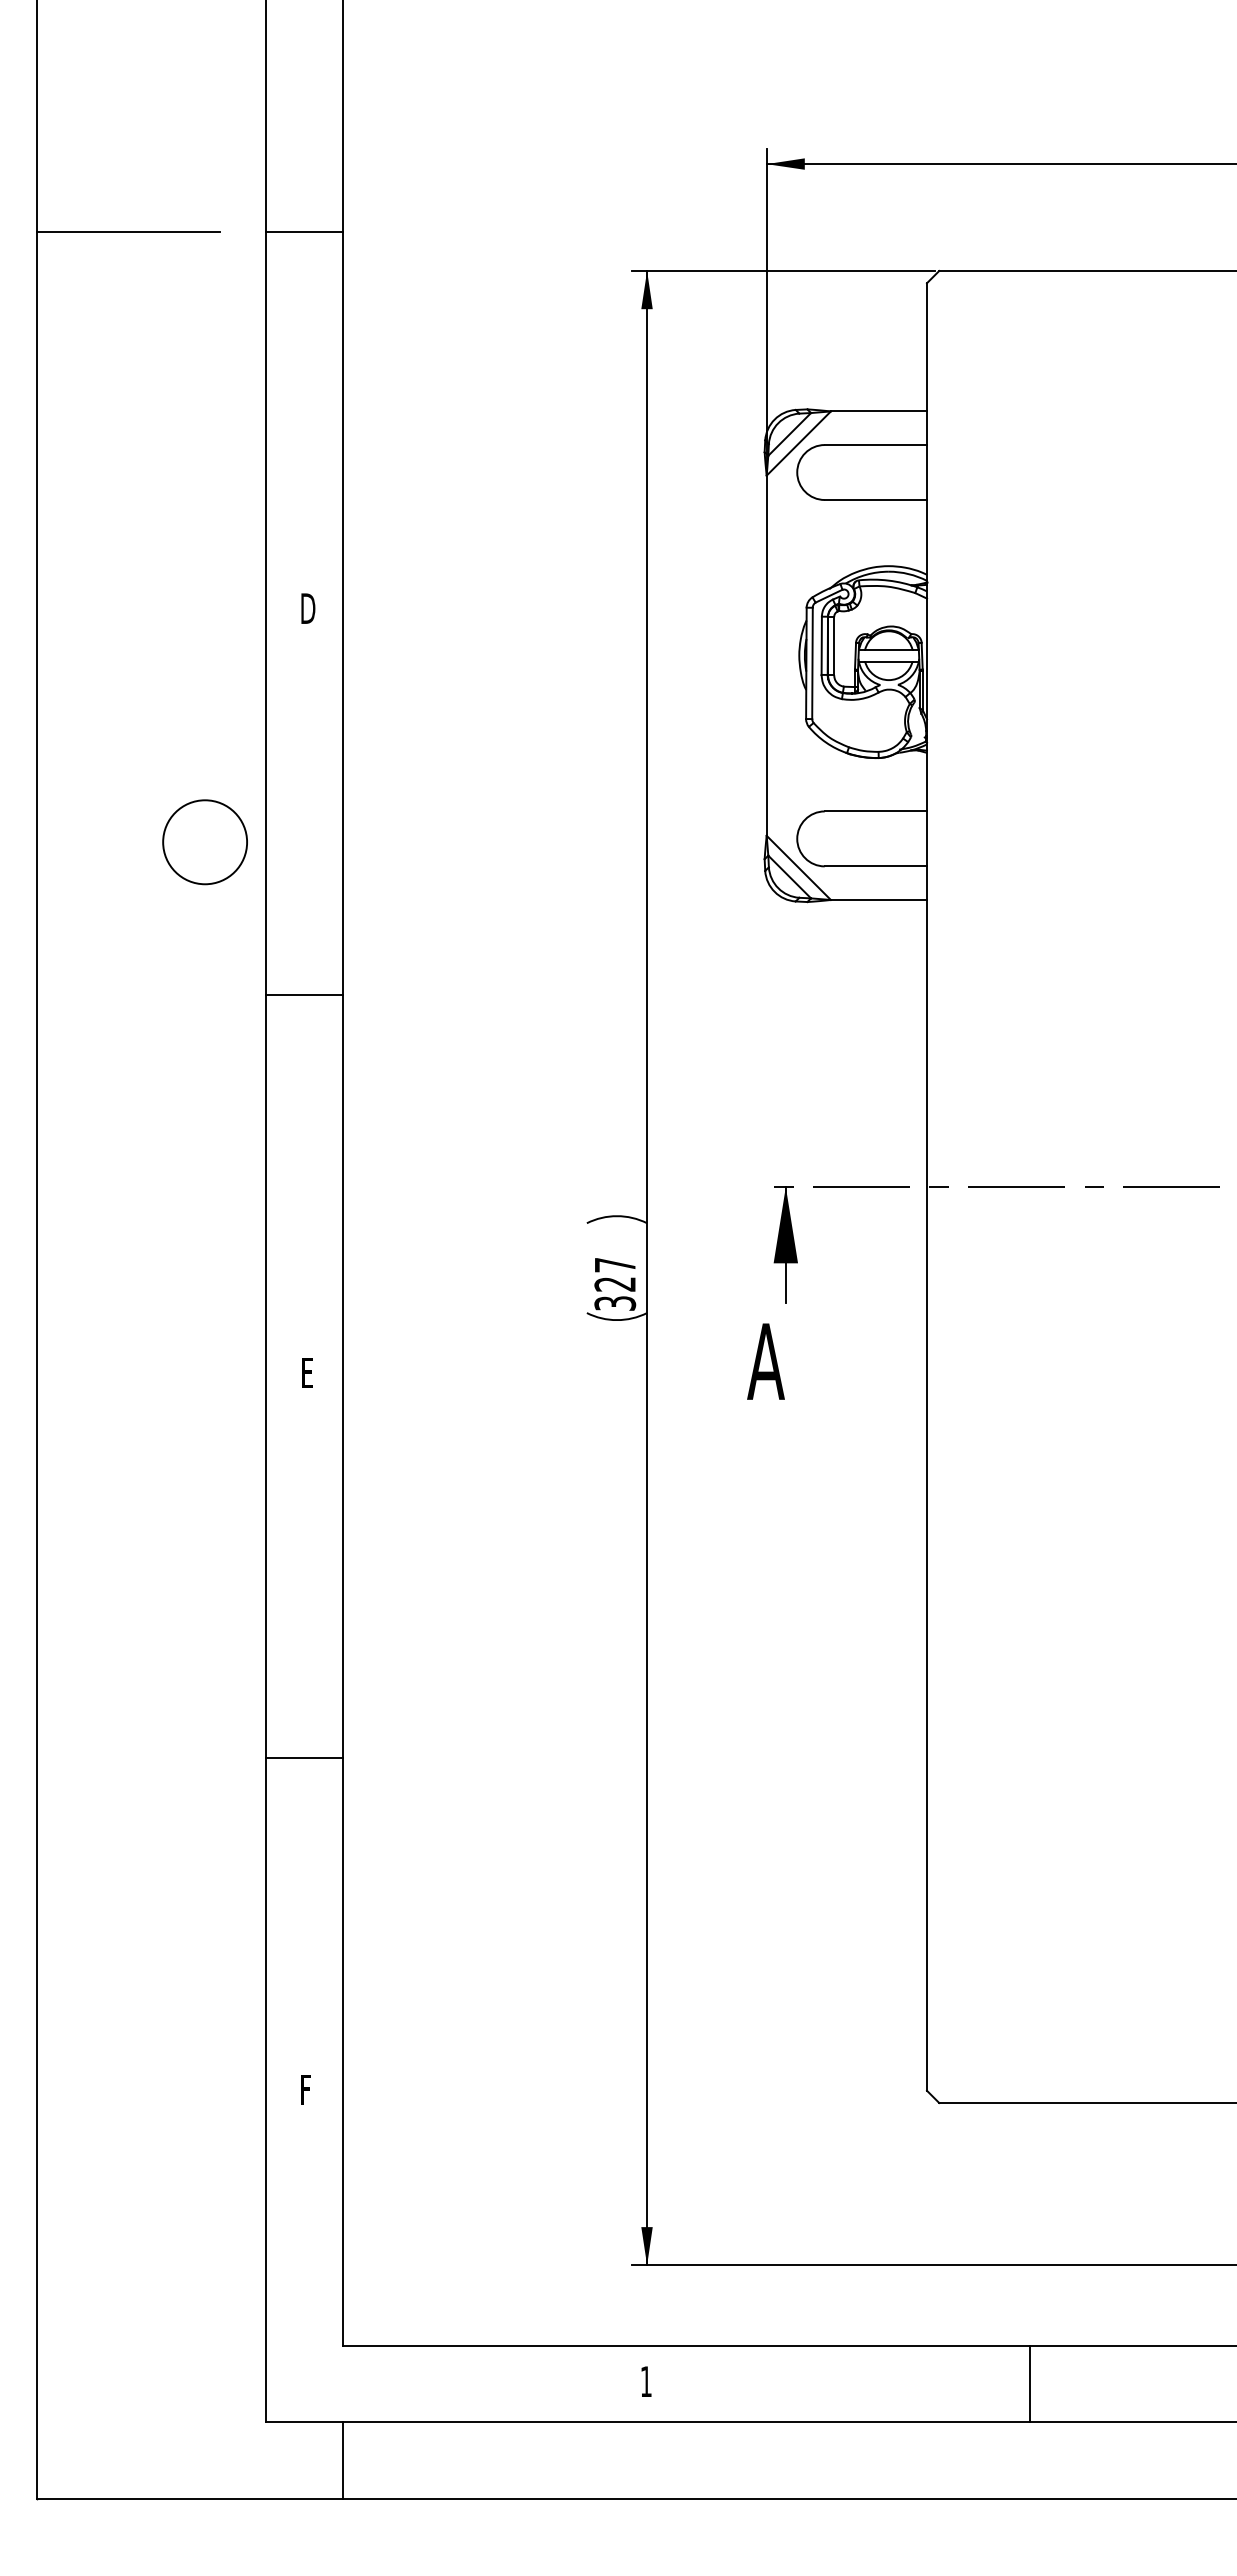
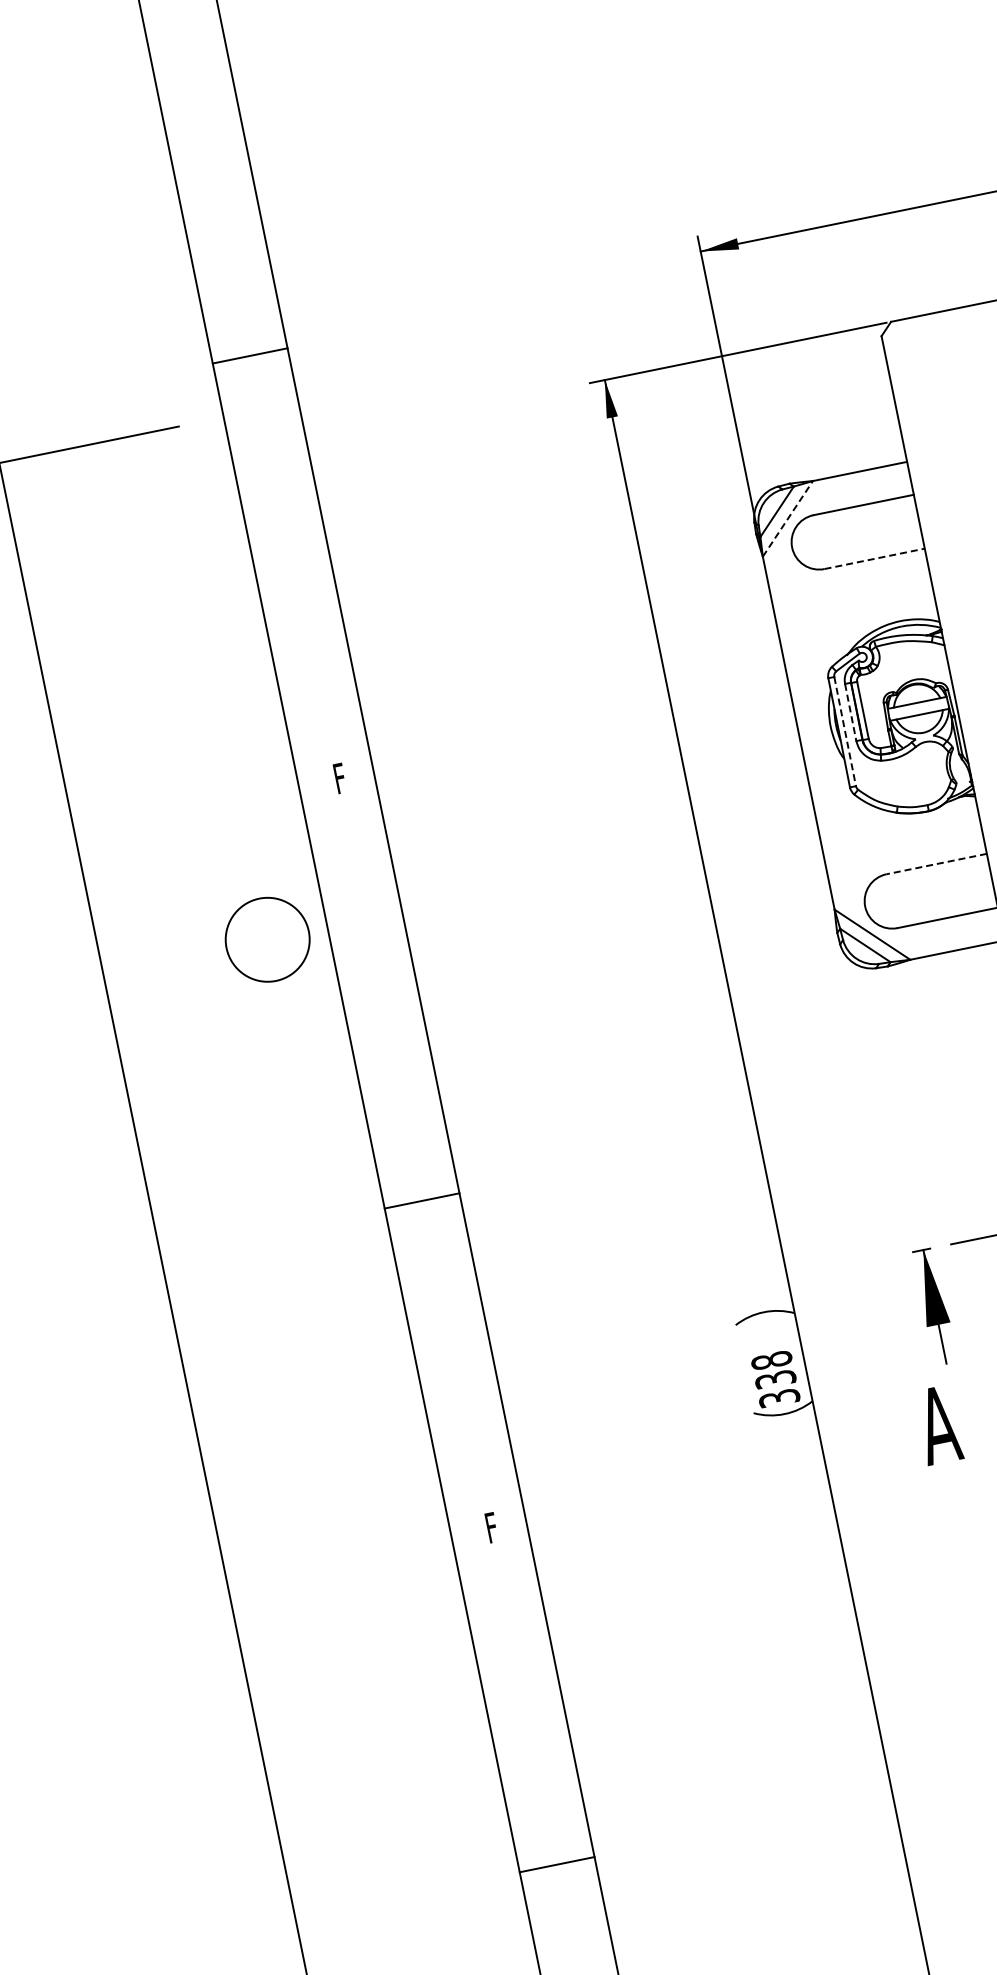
line: (304, 231) -> (250, 355), moved
line: (799, 443) -> (788, 518), solid -> dashed
line: (876, 500) -> (875, 559), solid -> dashed
text: (308, 608) -> (340, 778), D -> F
line: (821, 646) -> (850, 713), solid -> dashed
line: (812, 663) -> (845, 731), solid -> dashed
line: (875, 811) -> (936, 864), solid -> dashed
circle: (204, 842) -> (267, 940), moved
line: (304, 994) -> (422, 1200), moved
text: (615, 1274) -> (773, 1369), 327 -> 338
text: (307, 1372) -> (491, 1527), E -> F
line: (304, 1758) -> (557, 1864), moved

